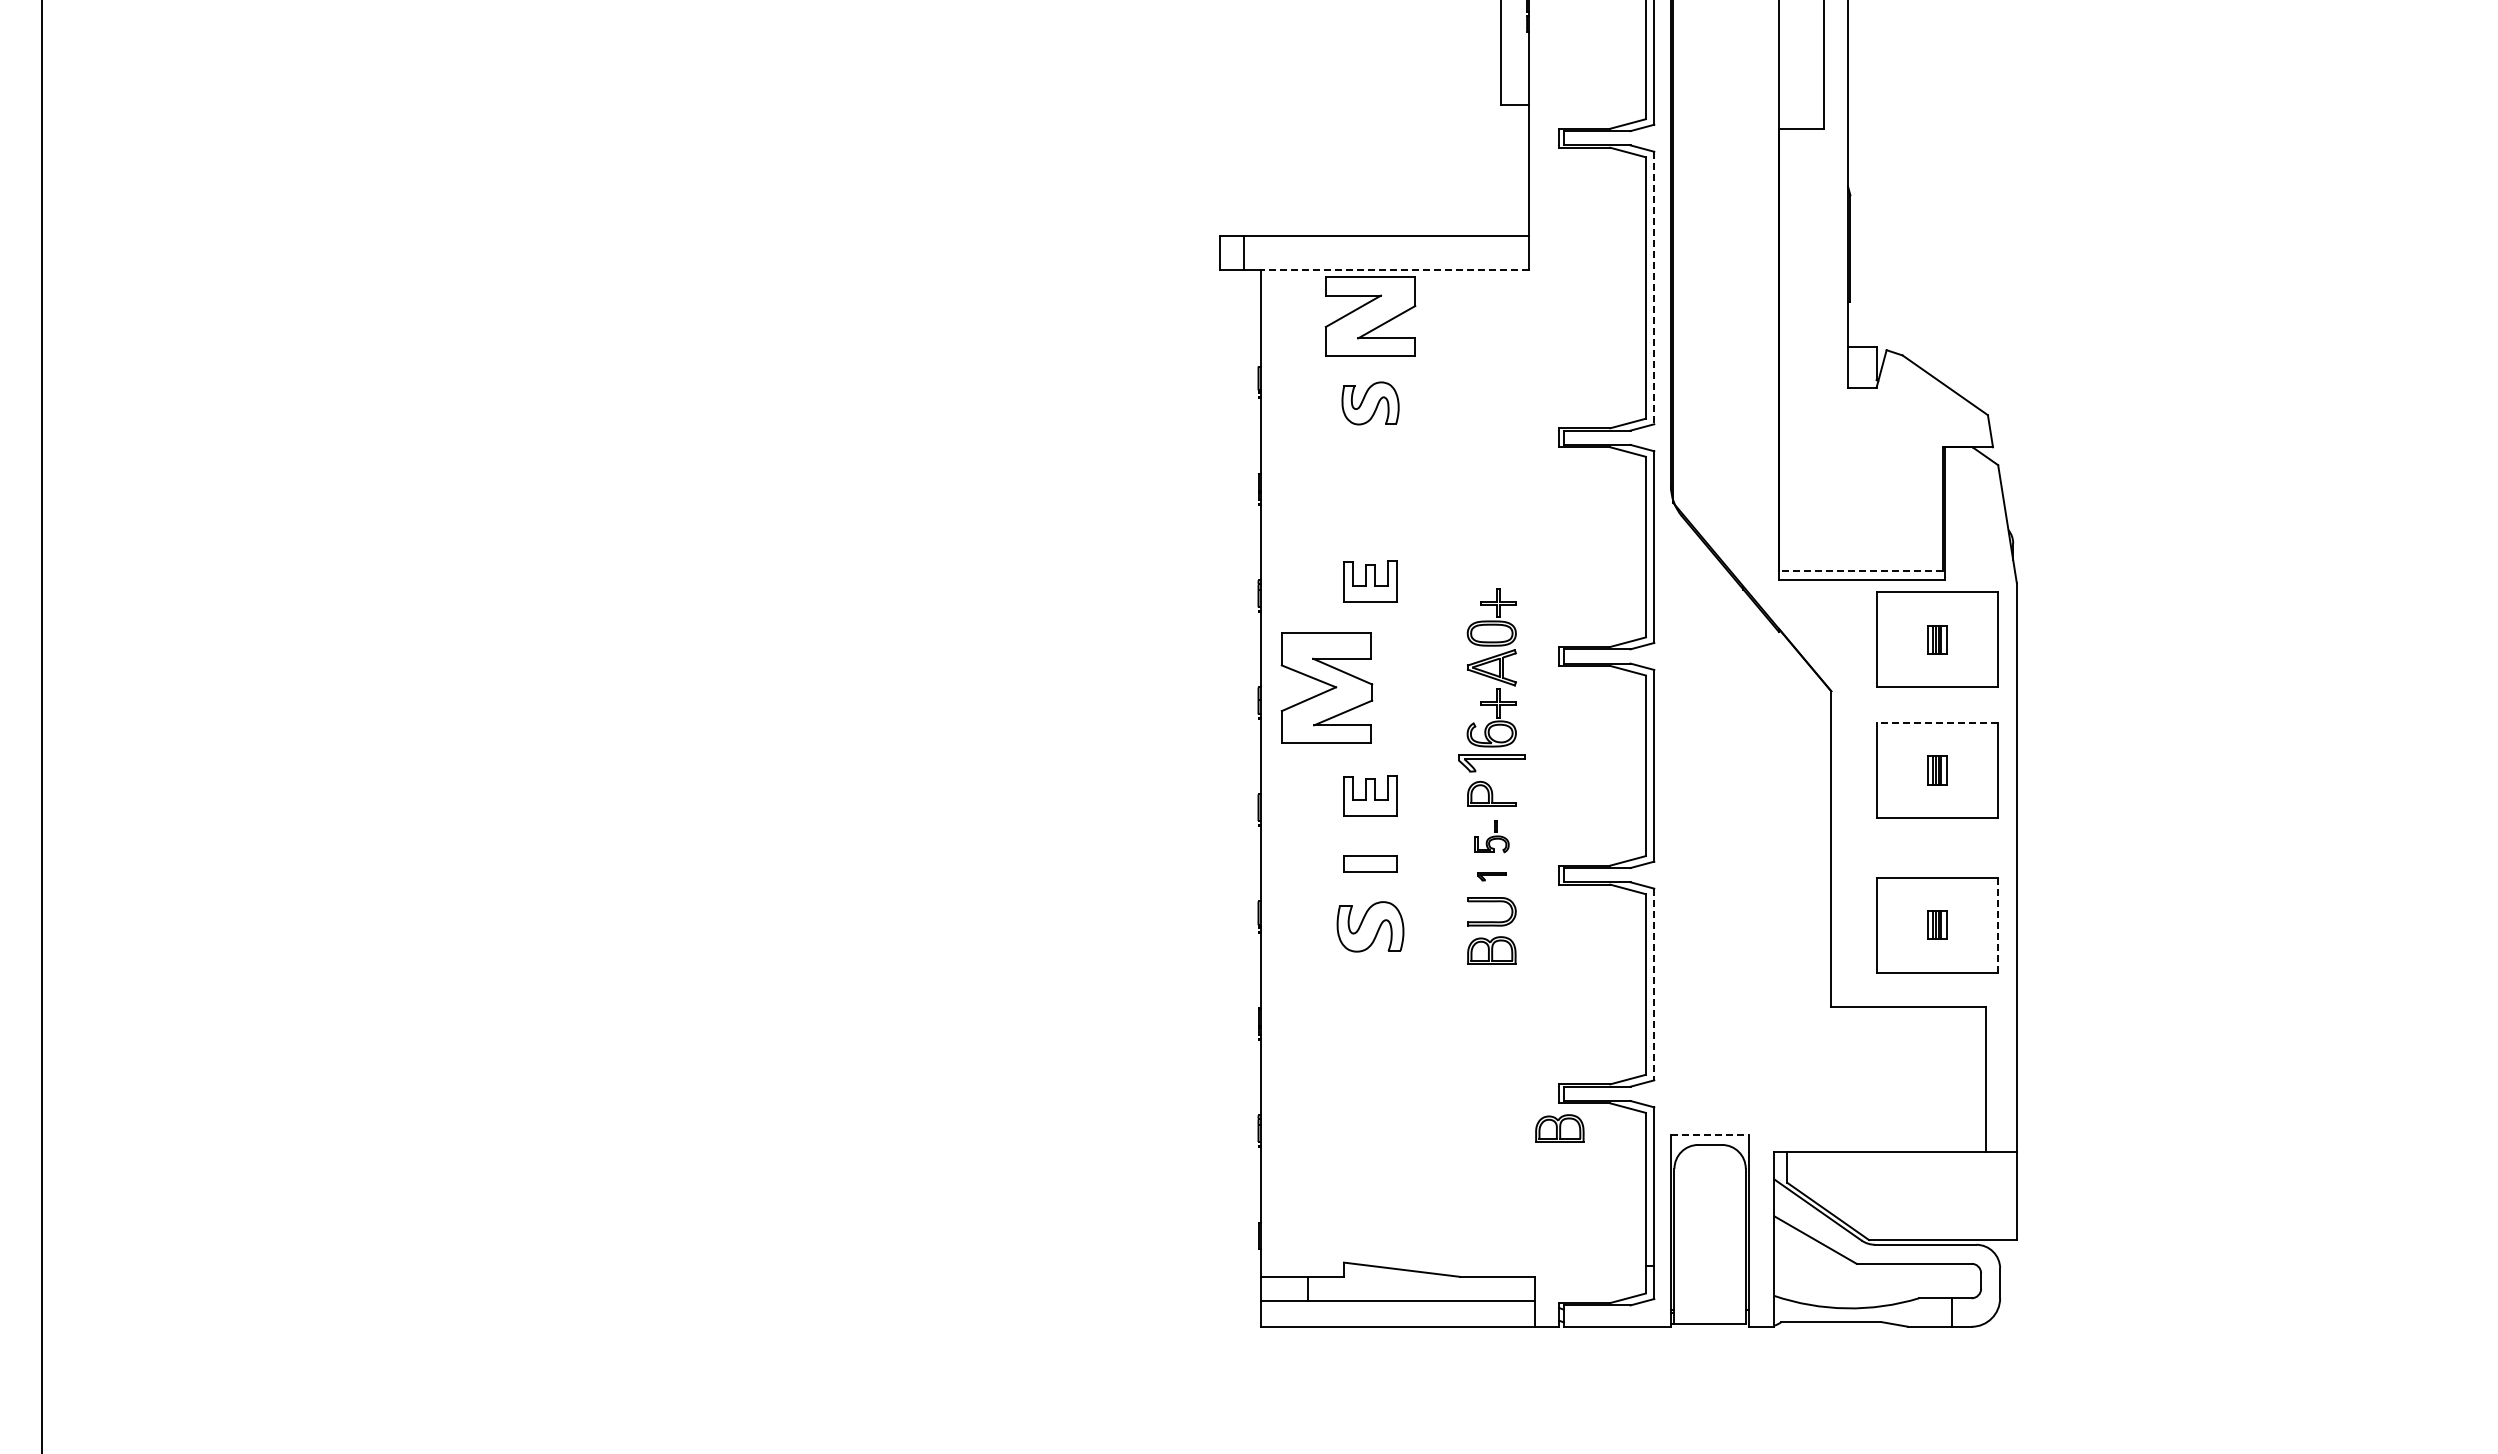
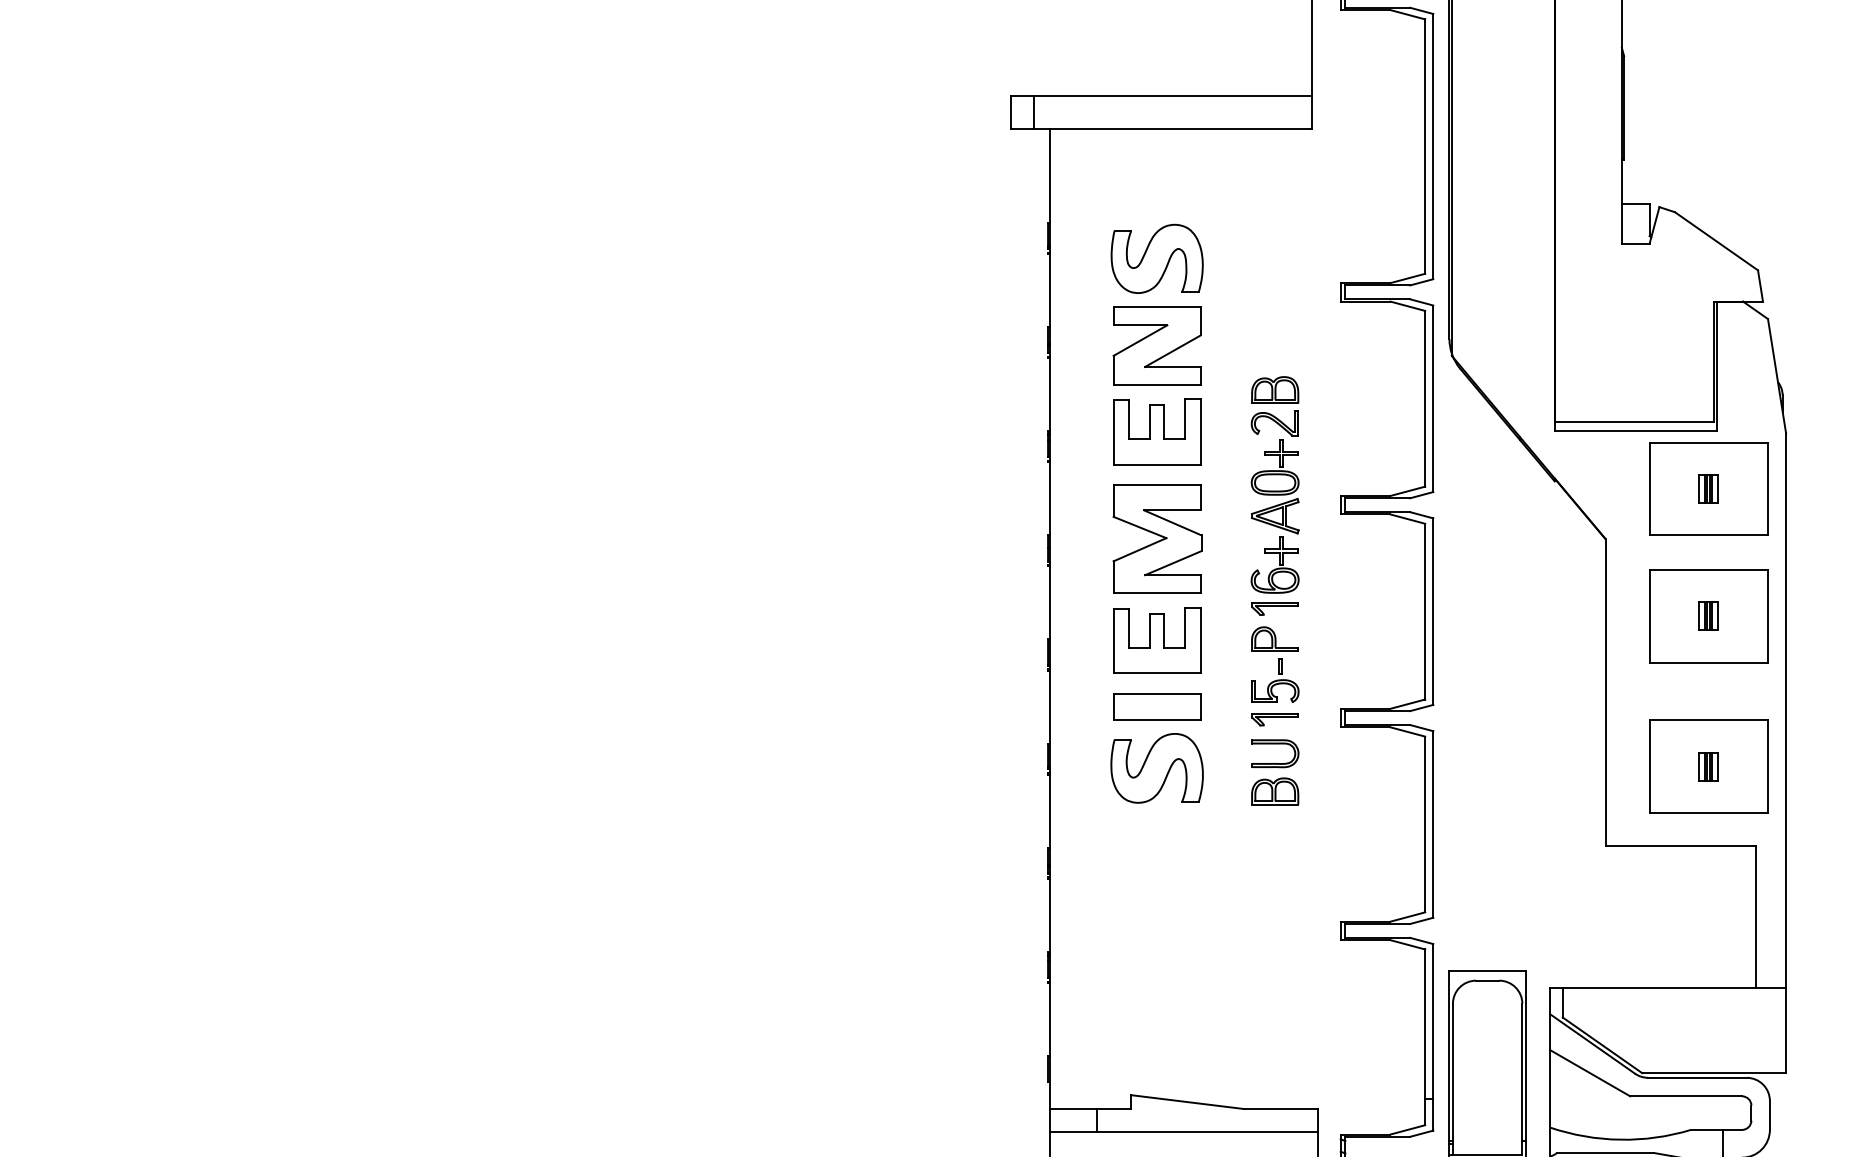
line: (1394, 270) -> (1180, 129), dashed -> solid
line: (1654, 288) -> (1433, 147), dashed -> solid
part: (1370, 316) -> (1157, 345), moved
part: (1370, 403) -> (1157, 259), size x1.67
part: (1491, 554) -> (1274, 405), added
line: (1860, 570) -> (1633, 421), dashed -> solid
part: (1370, 581) -> (1157, 432), size x1.67
part: (1326, 687) -> (1157, 538), moved
line: (1937, 723) -> (1708, 570), dashed -> solid
part: (1491, 763) -> (1274, 609), size x0.71
part: (1370, 795) -> (1157, 640), size x1.67
part: (1491, 836) -> (1274, 680), size x1.43
part: (1370, 863) -> (1157, 706), size x1.67
part: (1491, 876) -> (1274, 719), size x1.67
line: (1997, 925) -> (1767, 767), dashed -> solid
part: (1370, 926) -> (1157, 768), size x1.43
line: (1654, 984) -> (1433, 824), dashed -> solid
part: (1559, 1128) -> (1341, 964), removed
line: (1710, 1135) -> (1488, 971), dashed -> solid

